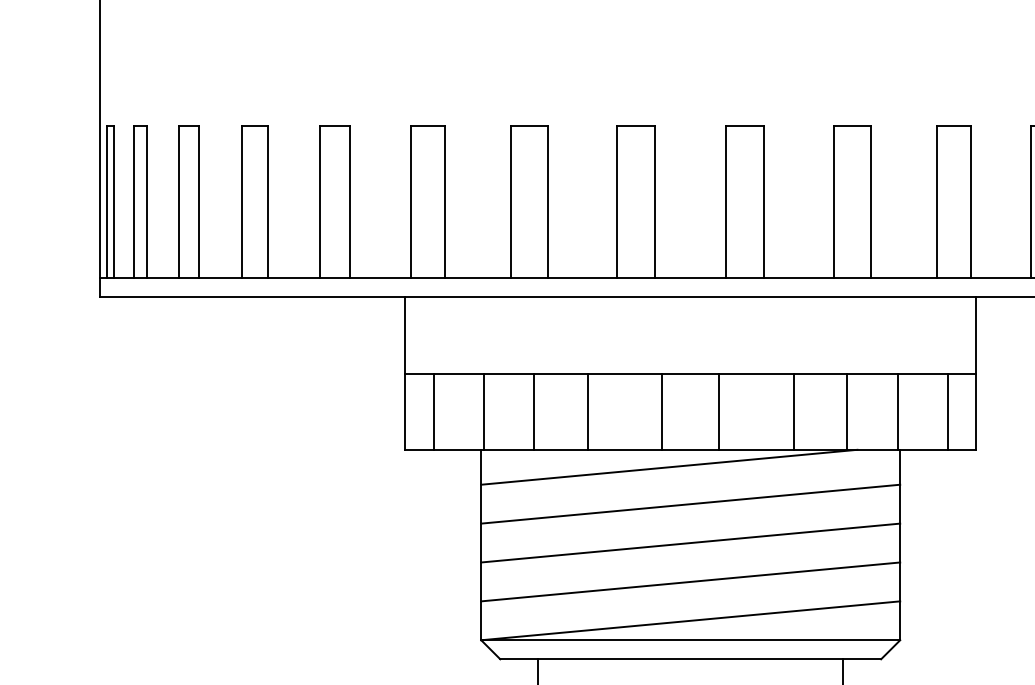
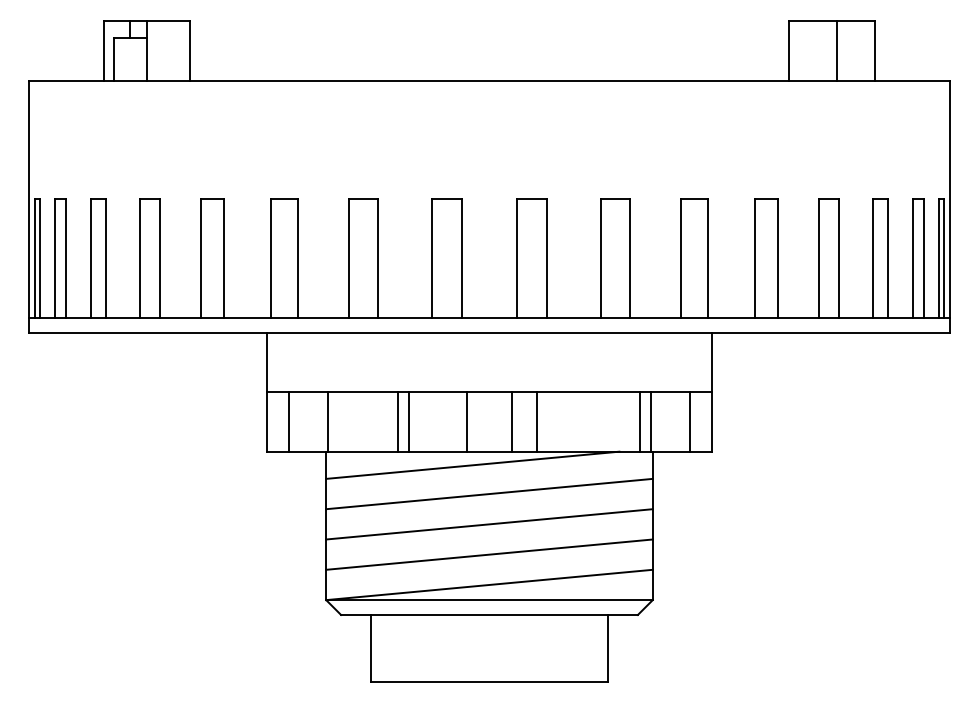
line: (534, 411) -> (398, 421), moved
line: (793, 411) -> (536, 421), moved
line: (847, 411) -> (639, 421), moved

